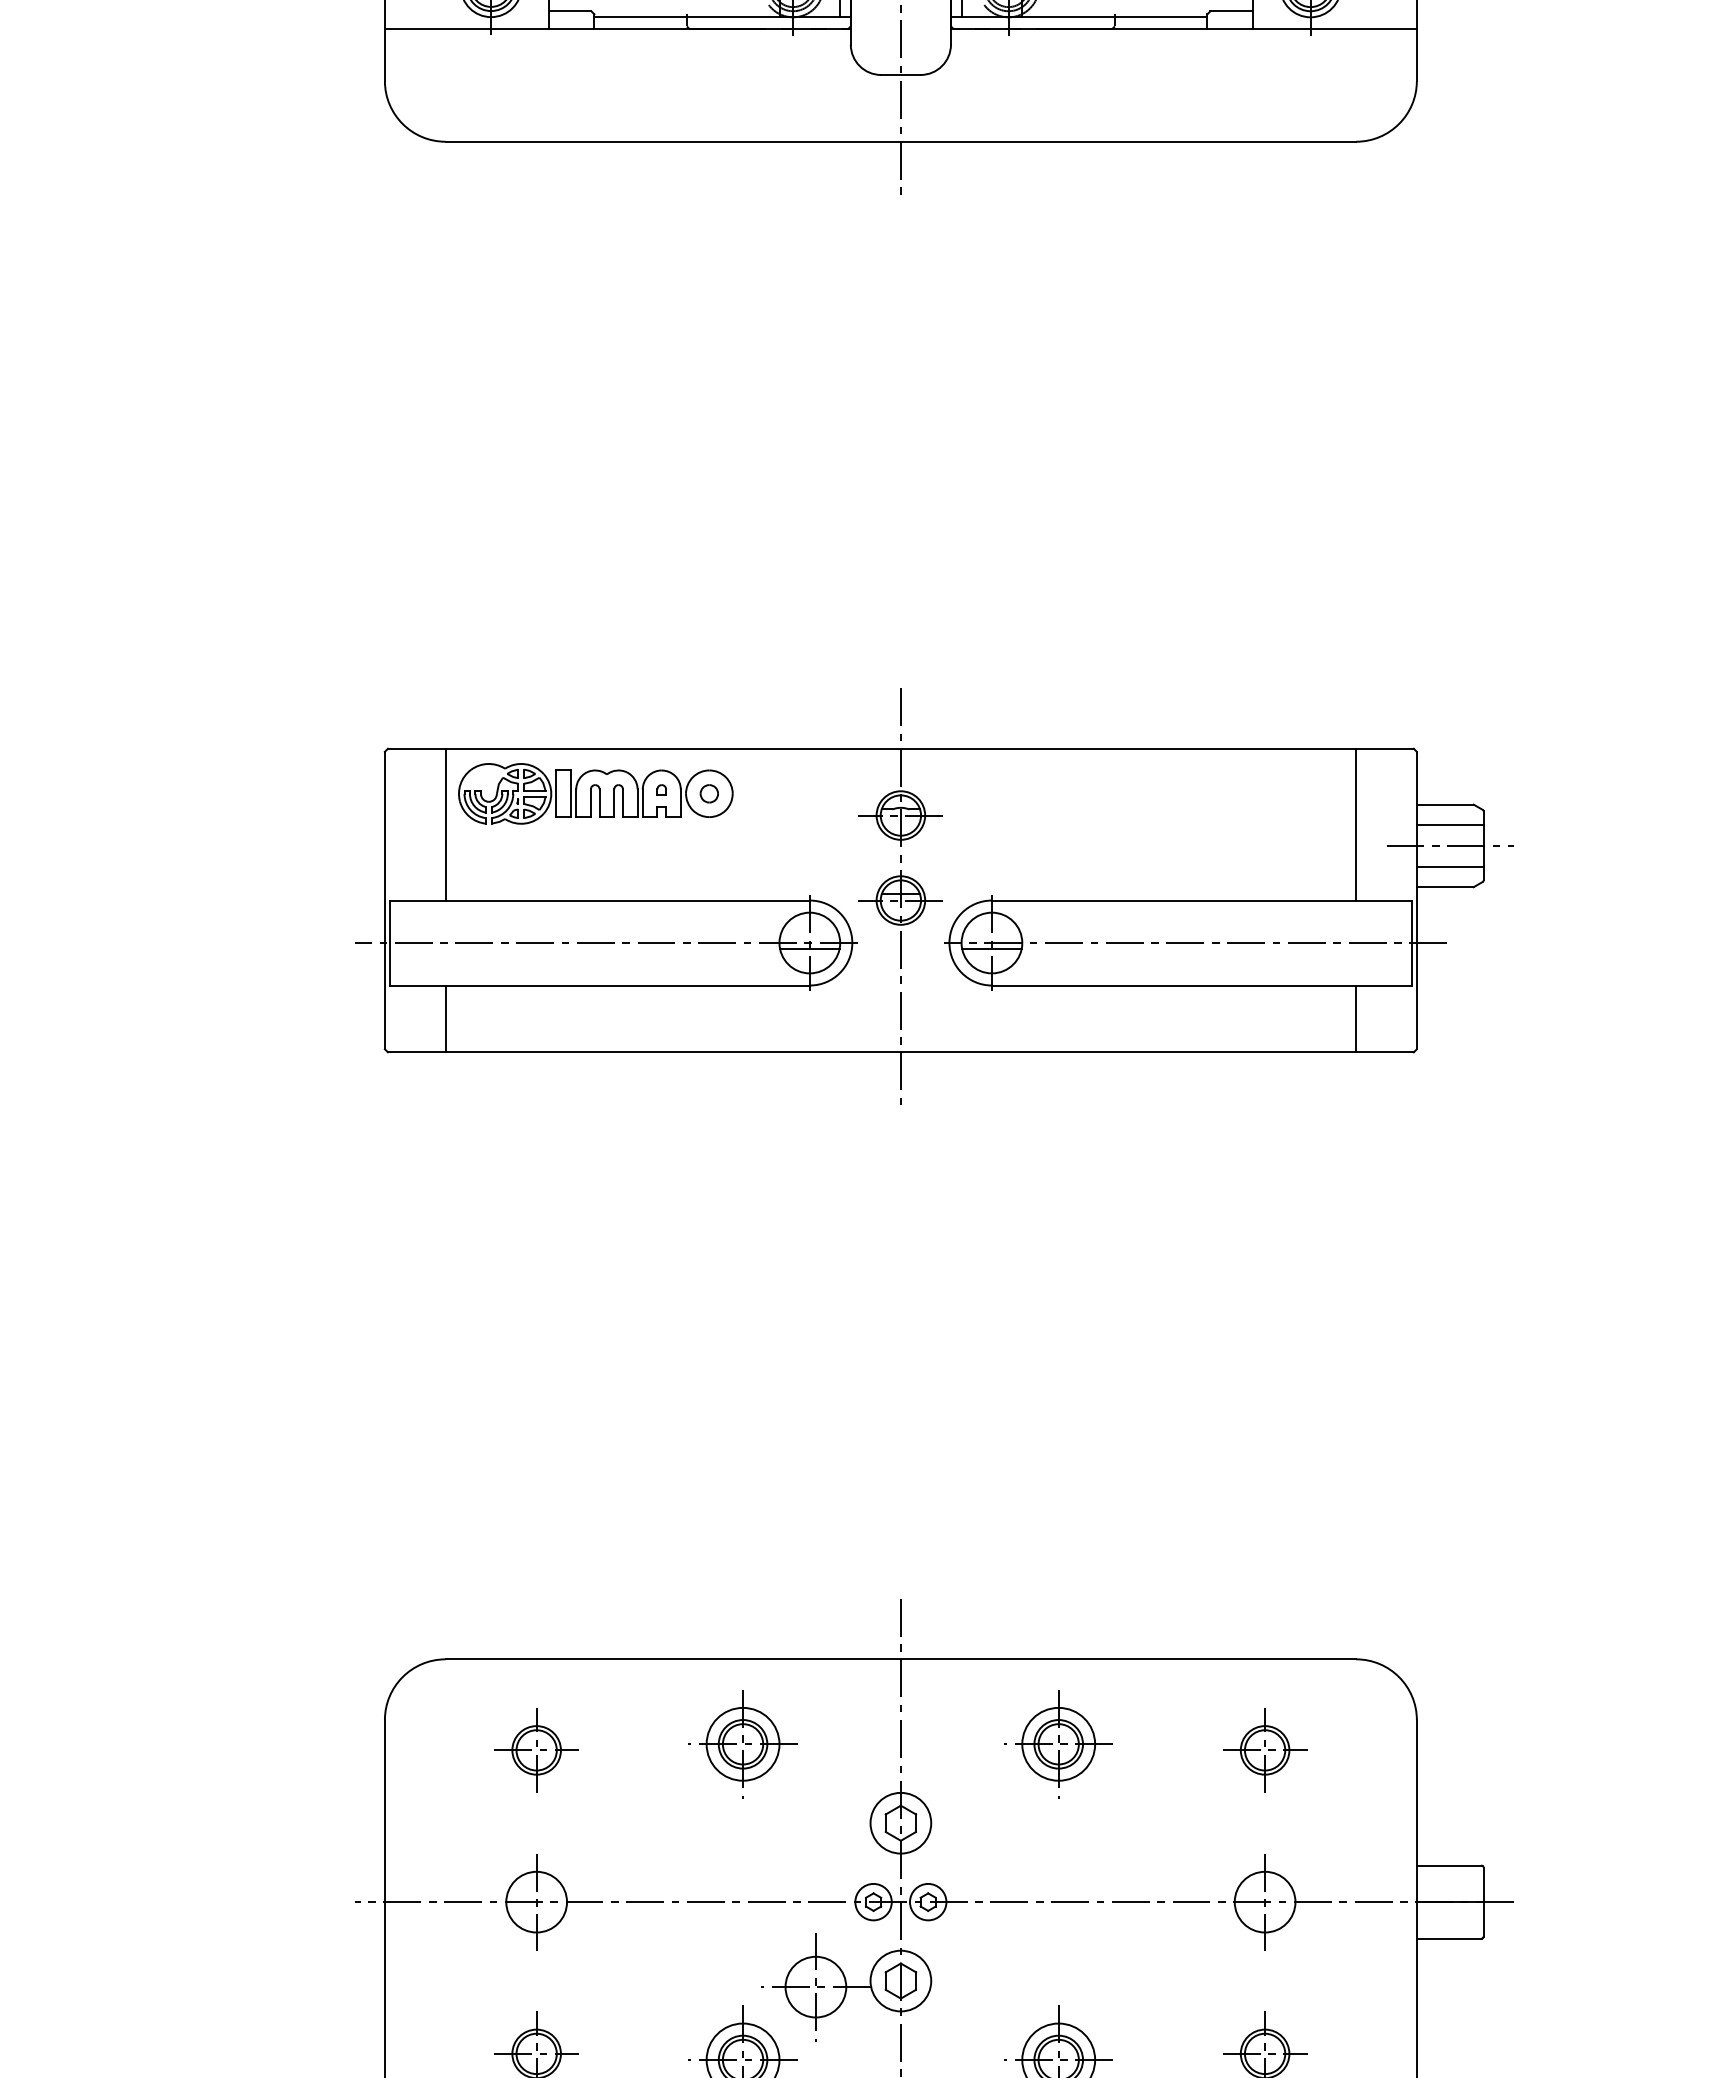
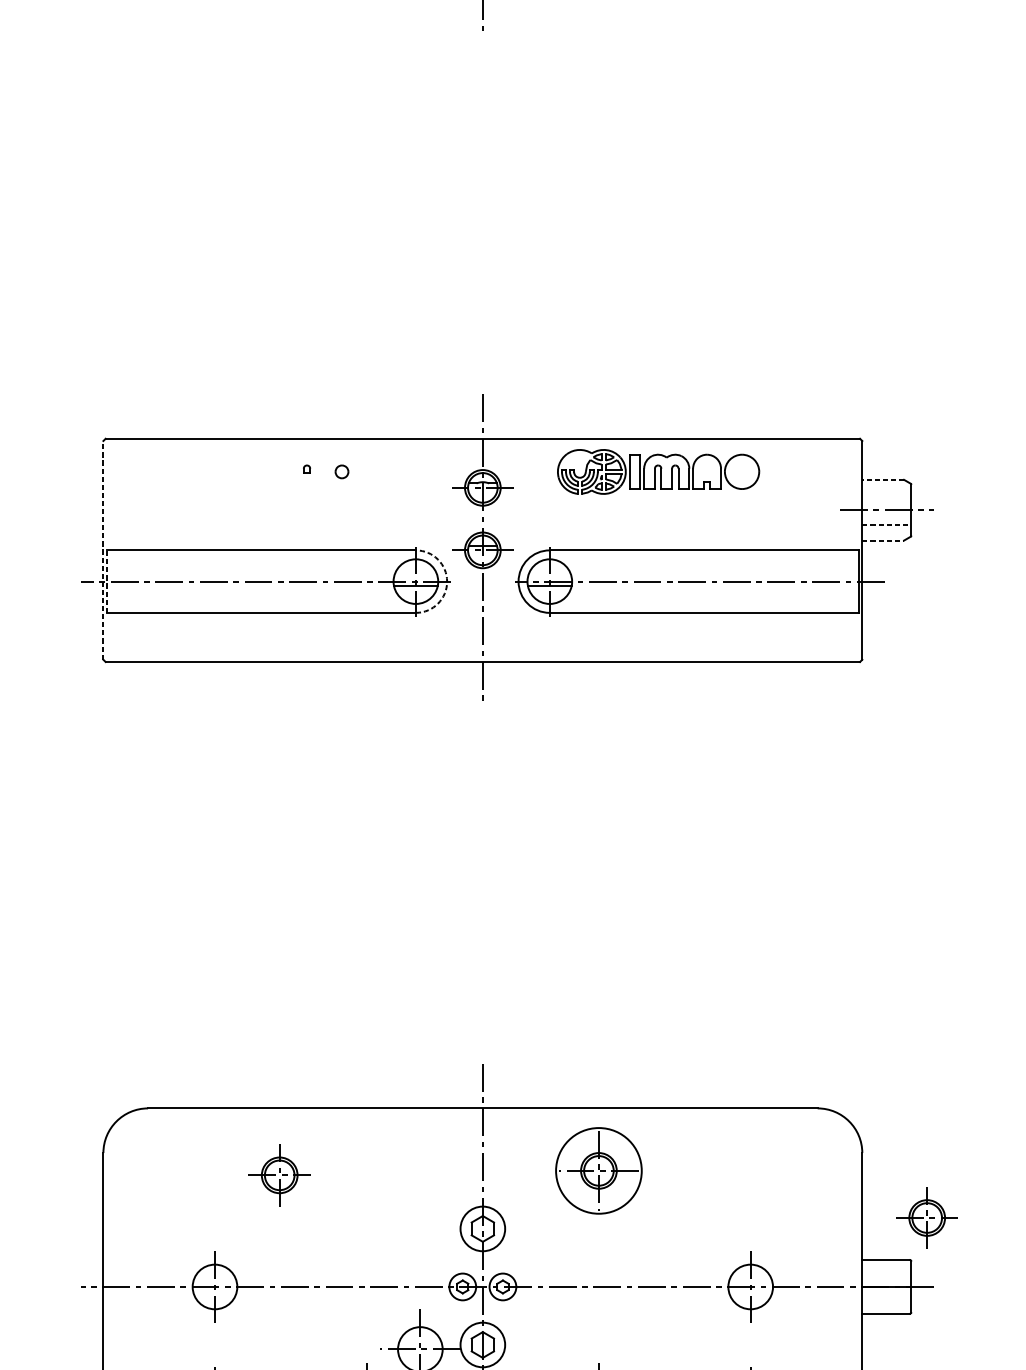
part: (595, 793) -> (658, 471), moved
line: (1444, 804) -> (882, 479), solid -> dashed
line: (445, 824) -> (147, 494), removed
line: (1356, 824) -> (817, 494), removed
line: (1449, 825) -> (886, 495), removed
line: (1450, 866) -> (887, 525), solid -> dashed
line: (1445, 887) -> (883, 540), solid -> dashed
line: (384, 900) -> (103, 550), solid -> dashed
line: (390, 942) -> (107, 581), solid -> dashed
arc: (852, 943) -> (447, 581), solid -> dashed
line: (445, 1018) -> (147, 637), removed
line: (1356, 1018) -> (817, 637), removed
circle: (1058, 1743) -> (598, 1170), size x1.6
part: (742, 1744) -> (366, 1171), removed
part: (536, 1750) -> (279, 1175), moved
part: (1265, 1750) -> (927, 1218), moved

